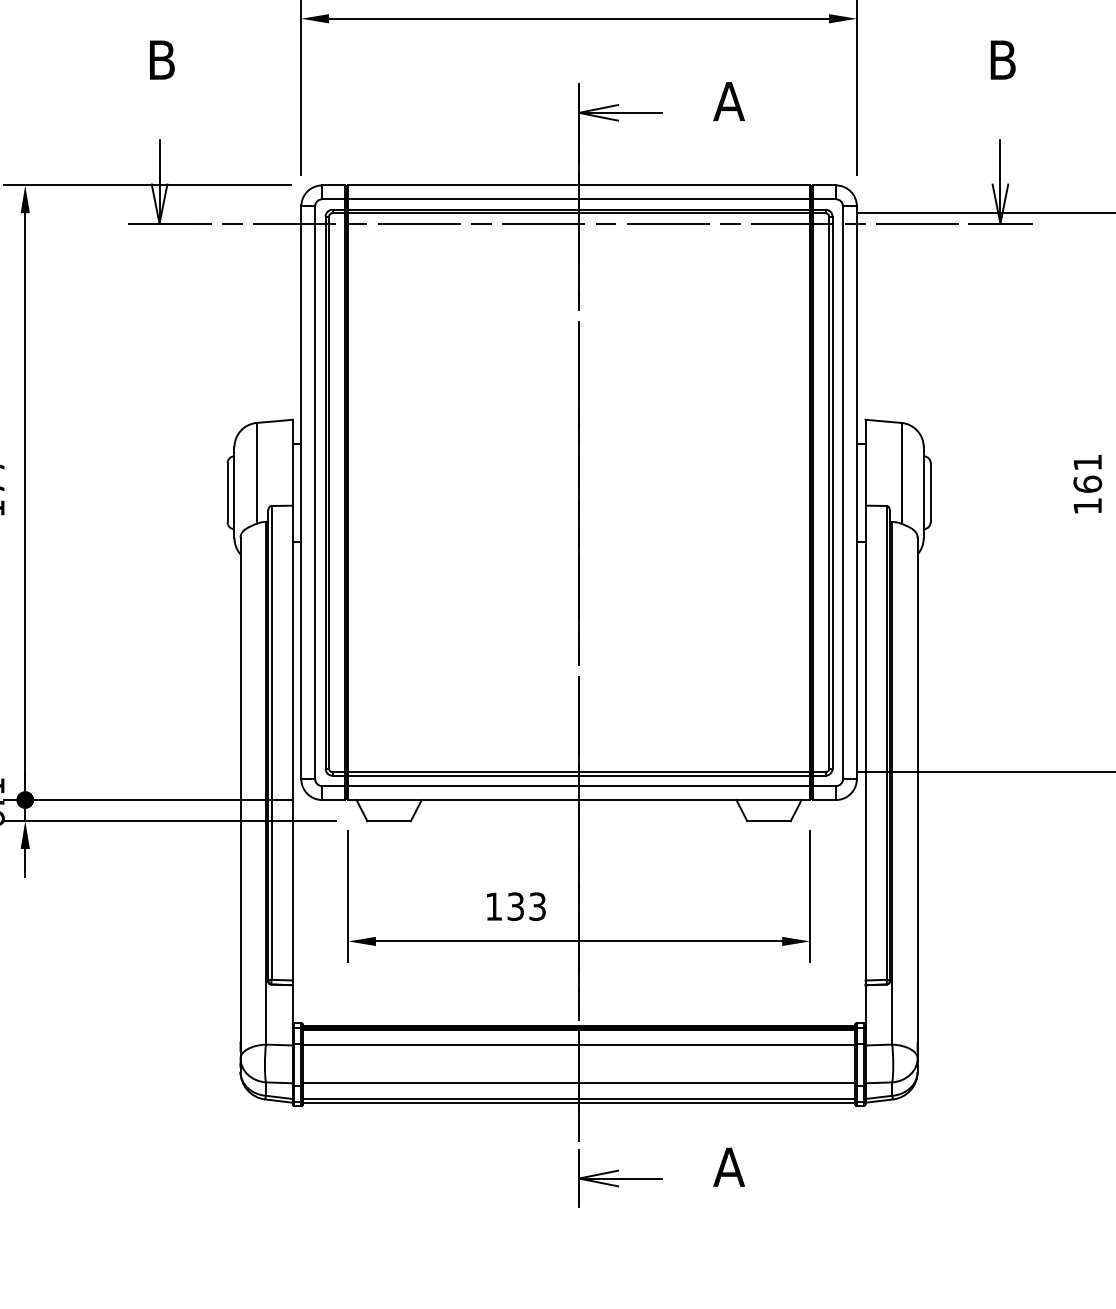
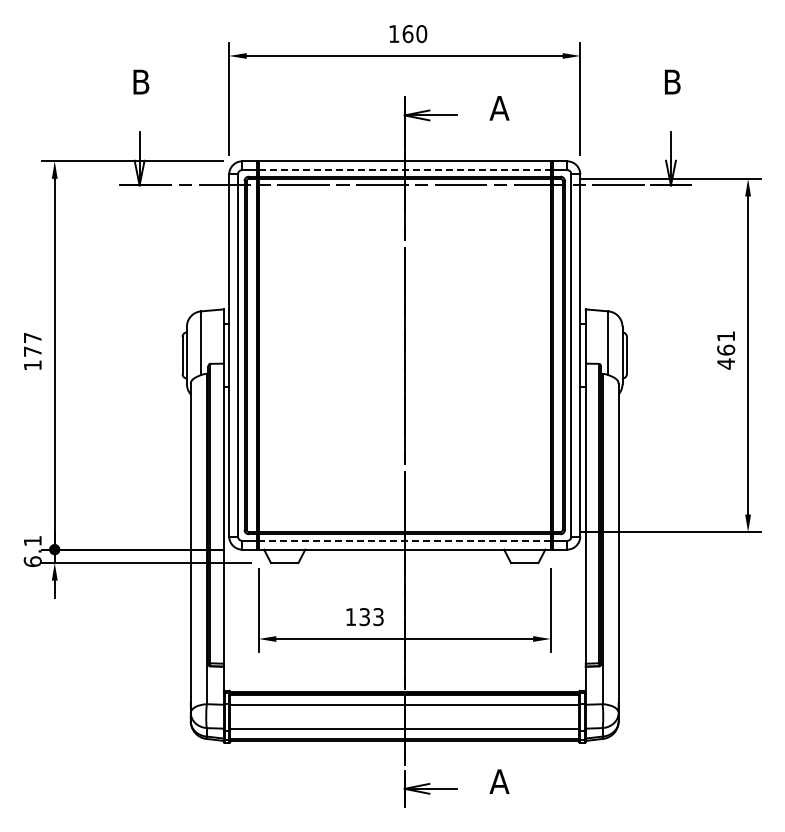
line: (578, 199) -> (404, 170), solid -> dashed
text: (1086, 505) -> (725, 363), 161 -> 461
line: (578, 785) -> (404, 540), solid -> dashed

